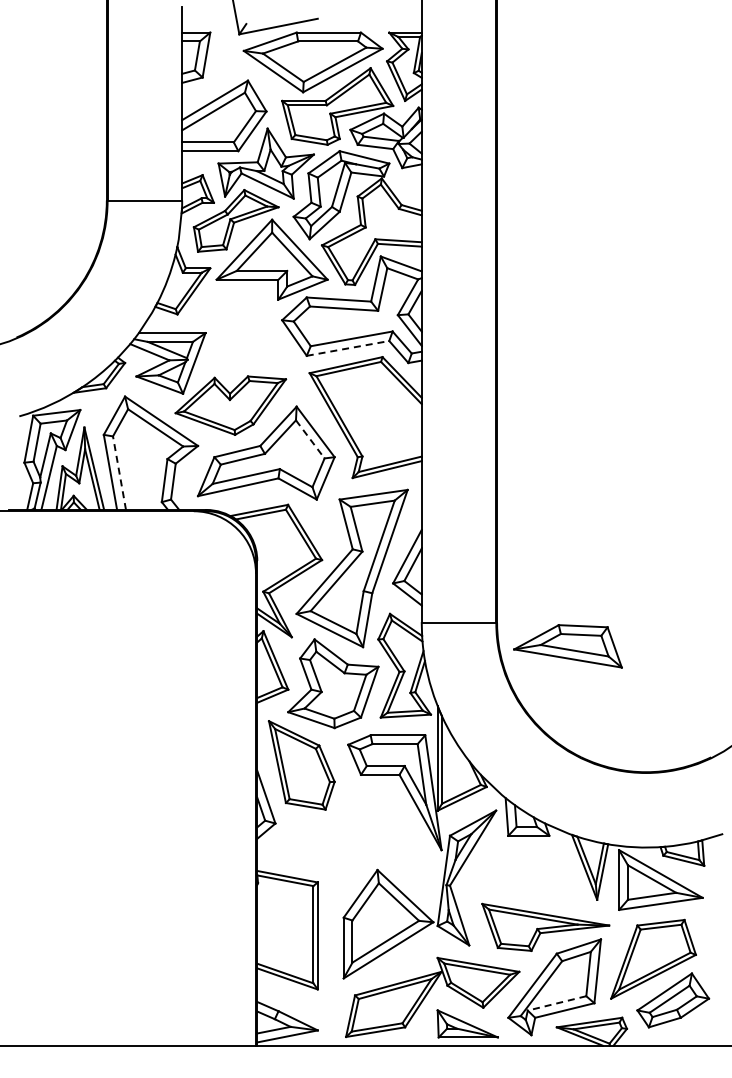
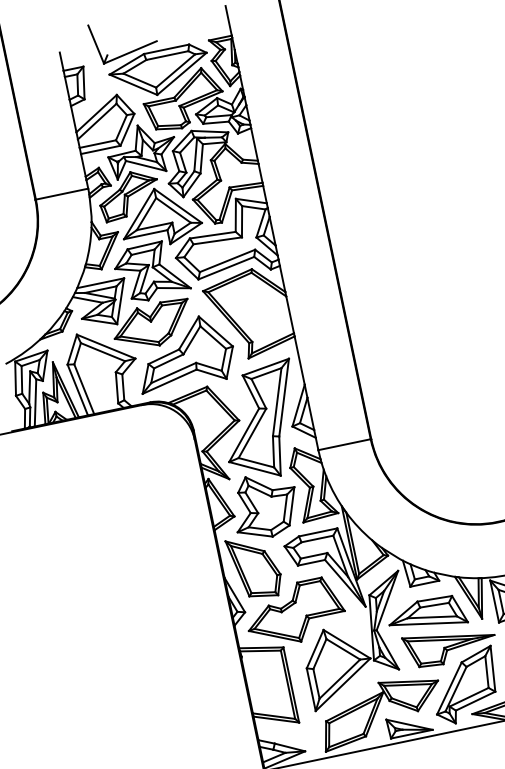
part: (244, 331) -> (151, 271), added
line: (348, 348) -> (226, 268), dashed -> solid
line: (310, 439) -> (213, 337), dashed -> solid
line: (119, 472) -> (84, 388), dashed -> solid
part: (567, 646) -> (426, 615), moved
part: (343, 838) -> (295, 612), added
line: (556, 1003) -> (468, 697), dashed -> solid

